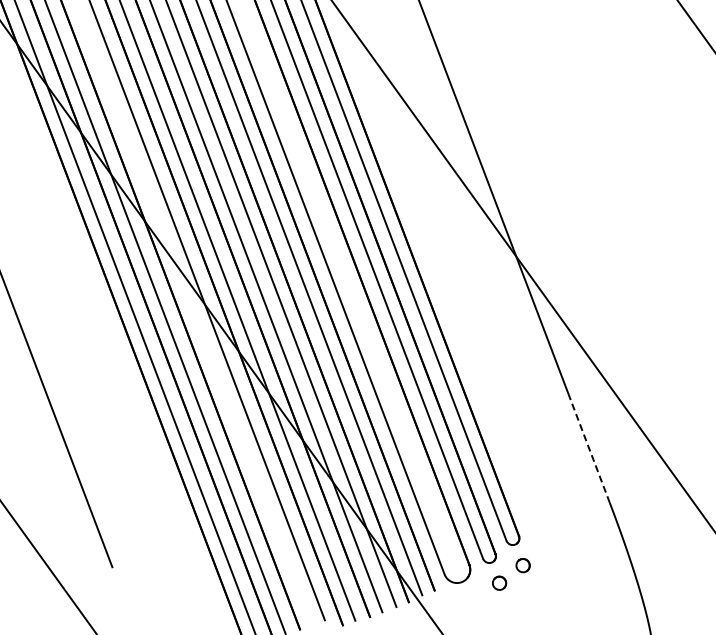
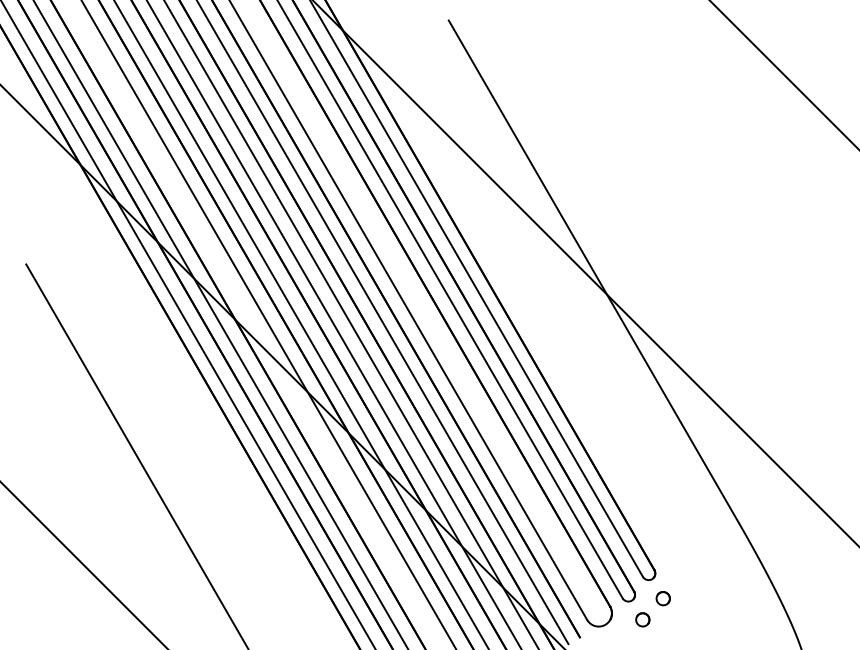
line: (588, 448) -> (709, 472), dashed -> solid

